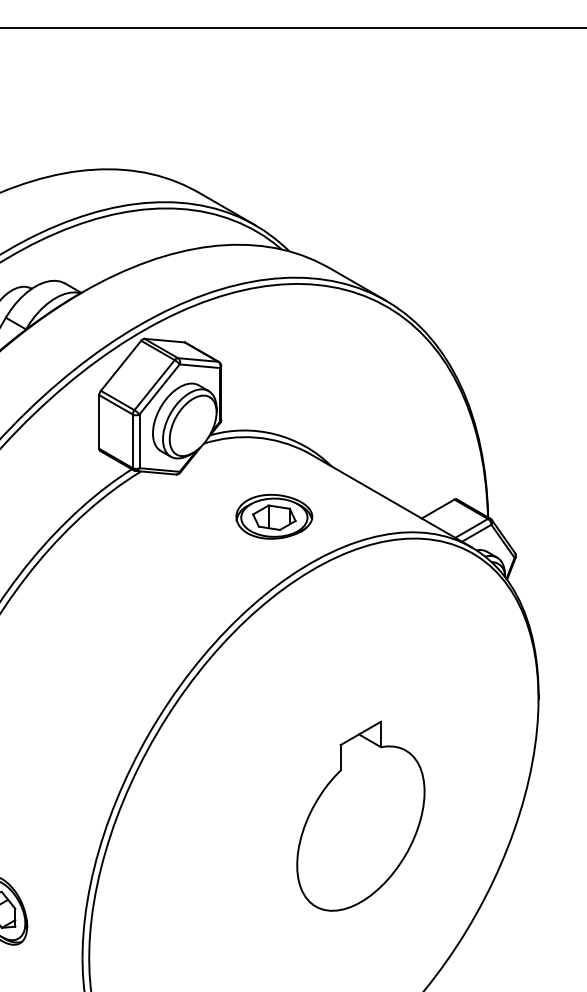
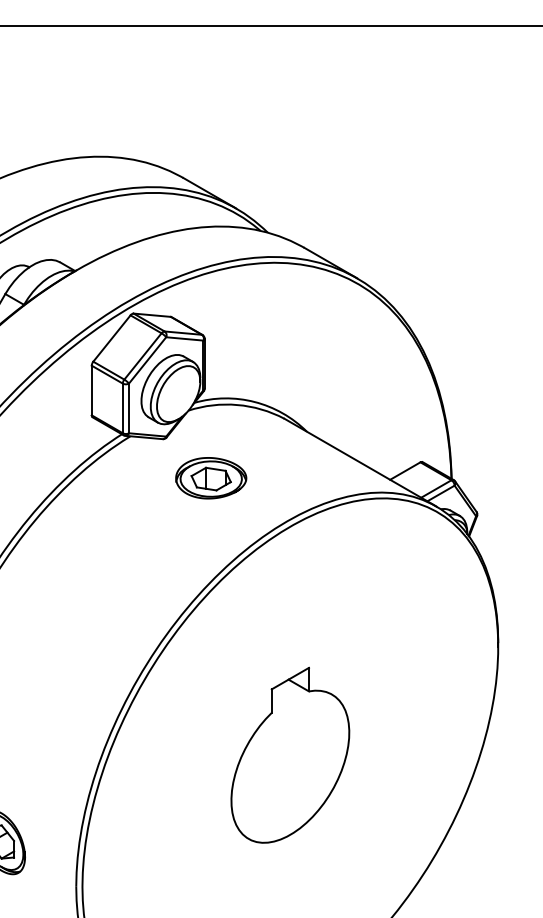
part: (274, 516) -> (211, 477), moved
part: (360, 815) -> (290, 754), moved

